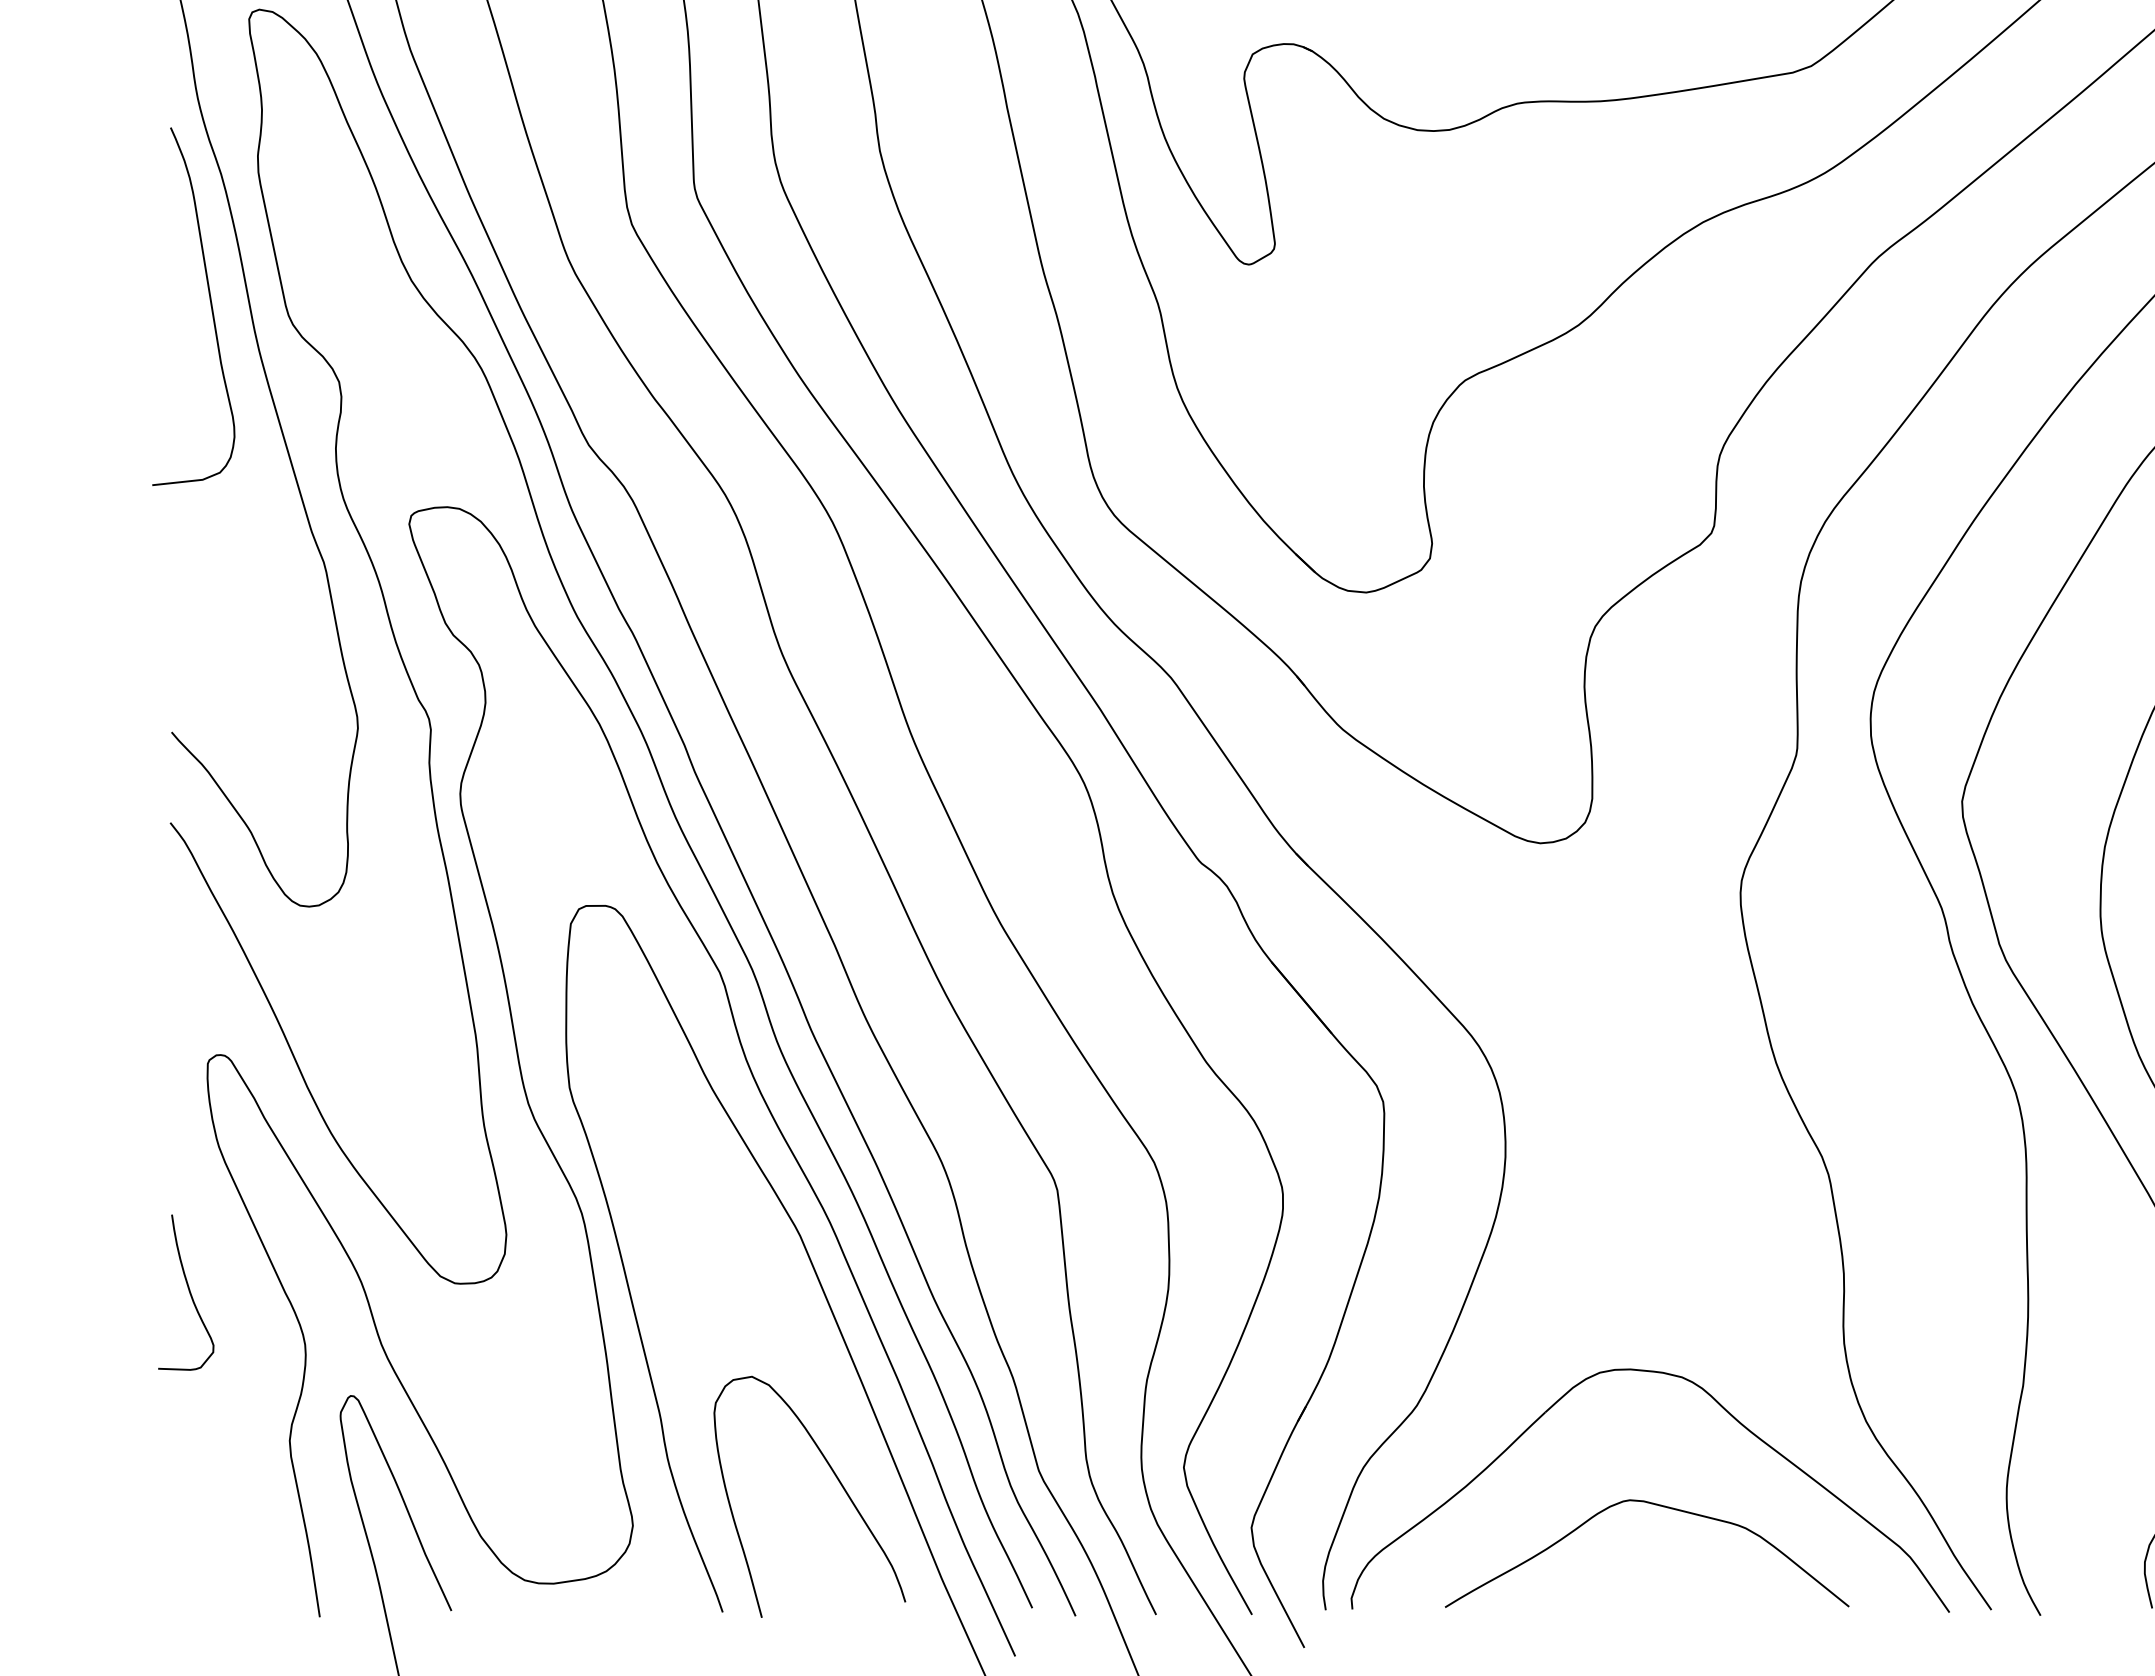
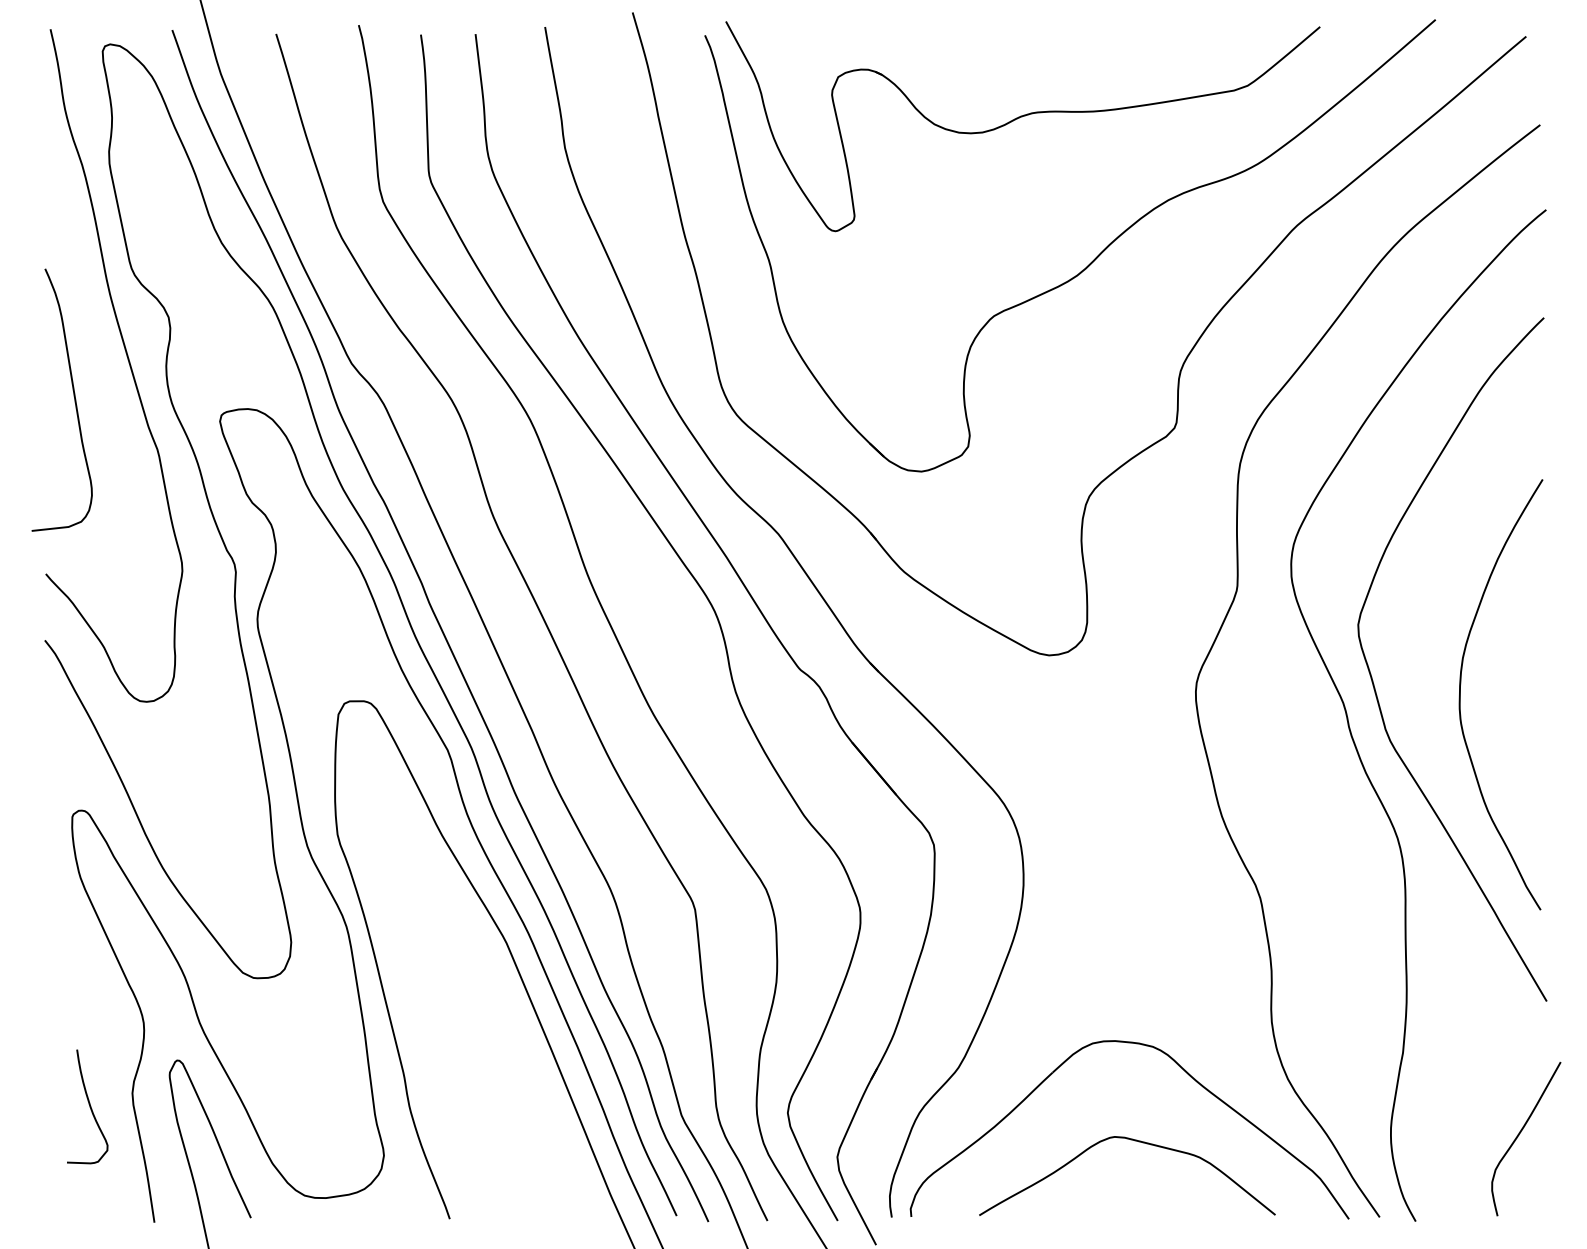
curve: (209, 301) -> (73, 396), moved
curve: (188, 1292) -> (89, 1106), moved
curve: (835, 1477) -> (532, 1120), removed

